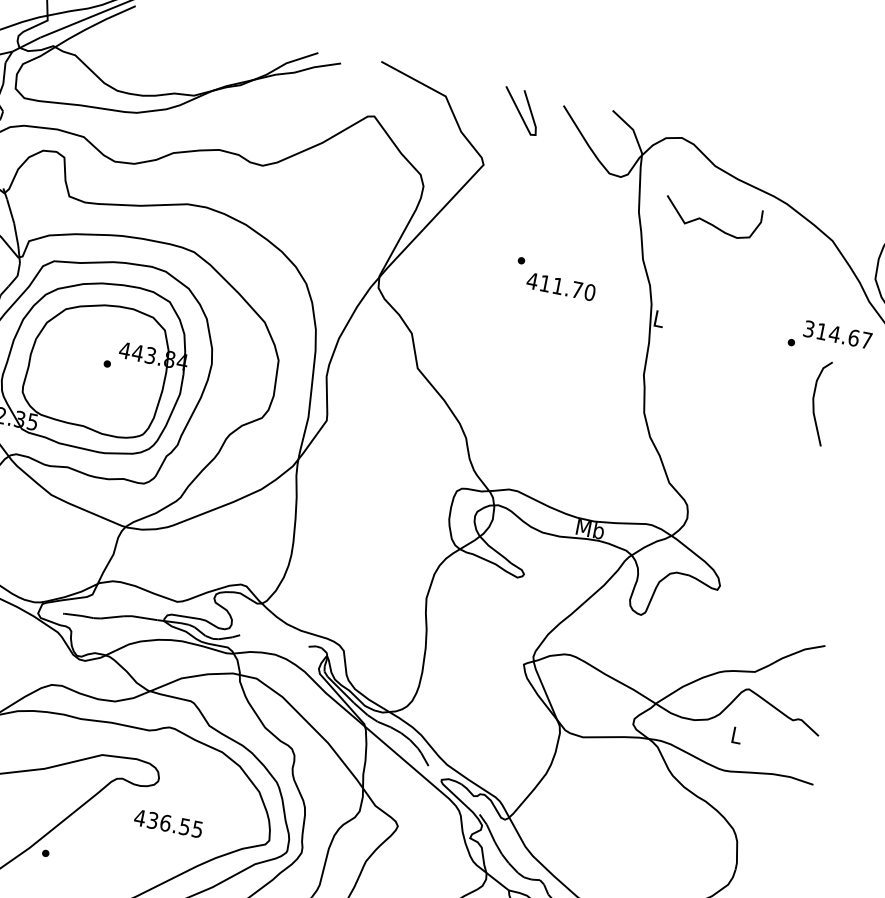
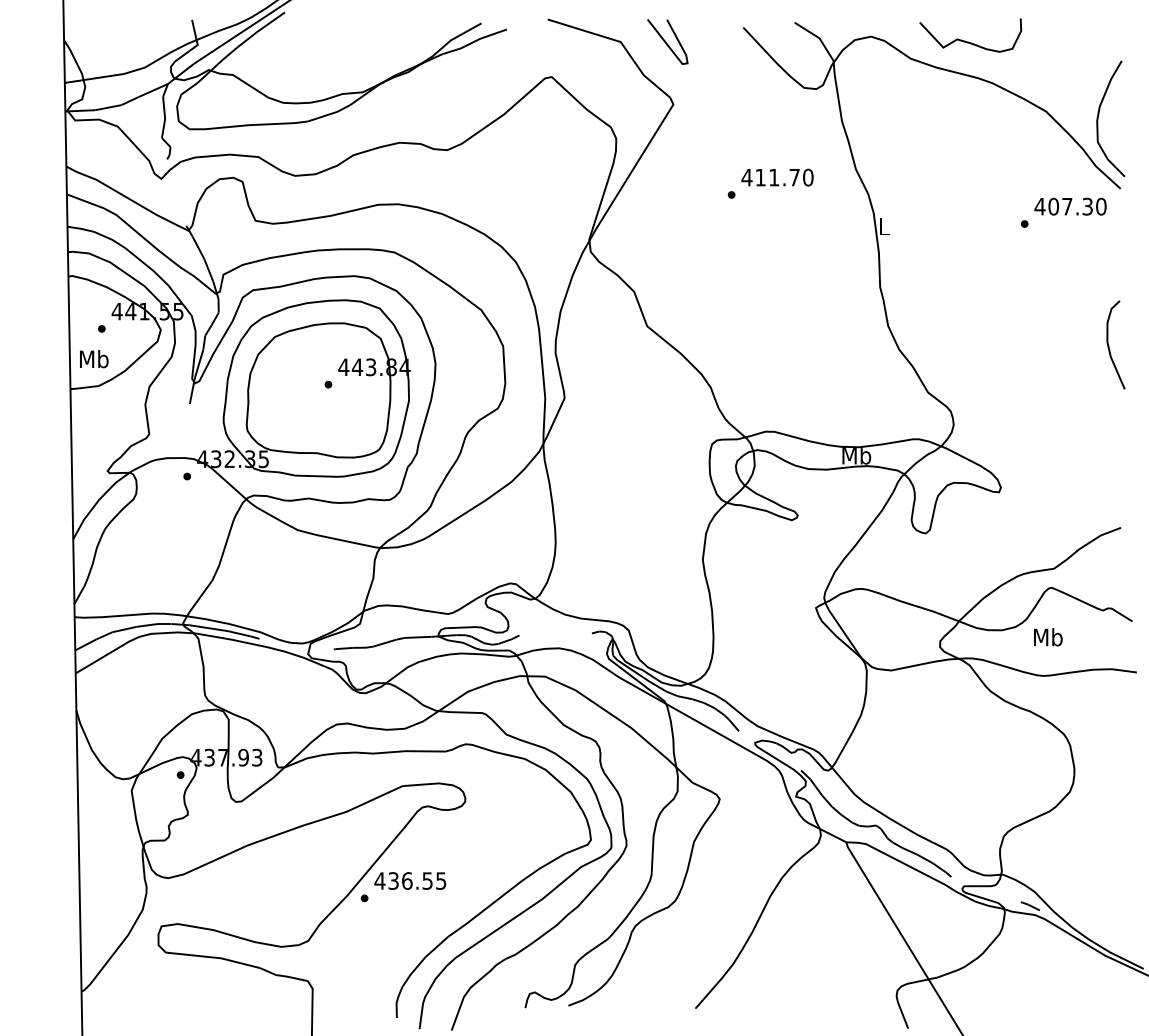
curve: (519, 110) -> (666, 41), moved
curve: (709, 222) -> (968, 41), moved
text: (561, 286) -> (777, 177), moved
text: (837, 334) -> (1070, 206), 314.67 -> 407.30
curve: (814, 402) -> (1109, 345), moved
text: (736, 735) -> (1048, 637), L -> Mb
text: (168, 823) -> (410, 880), moved

